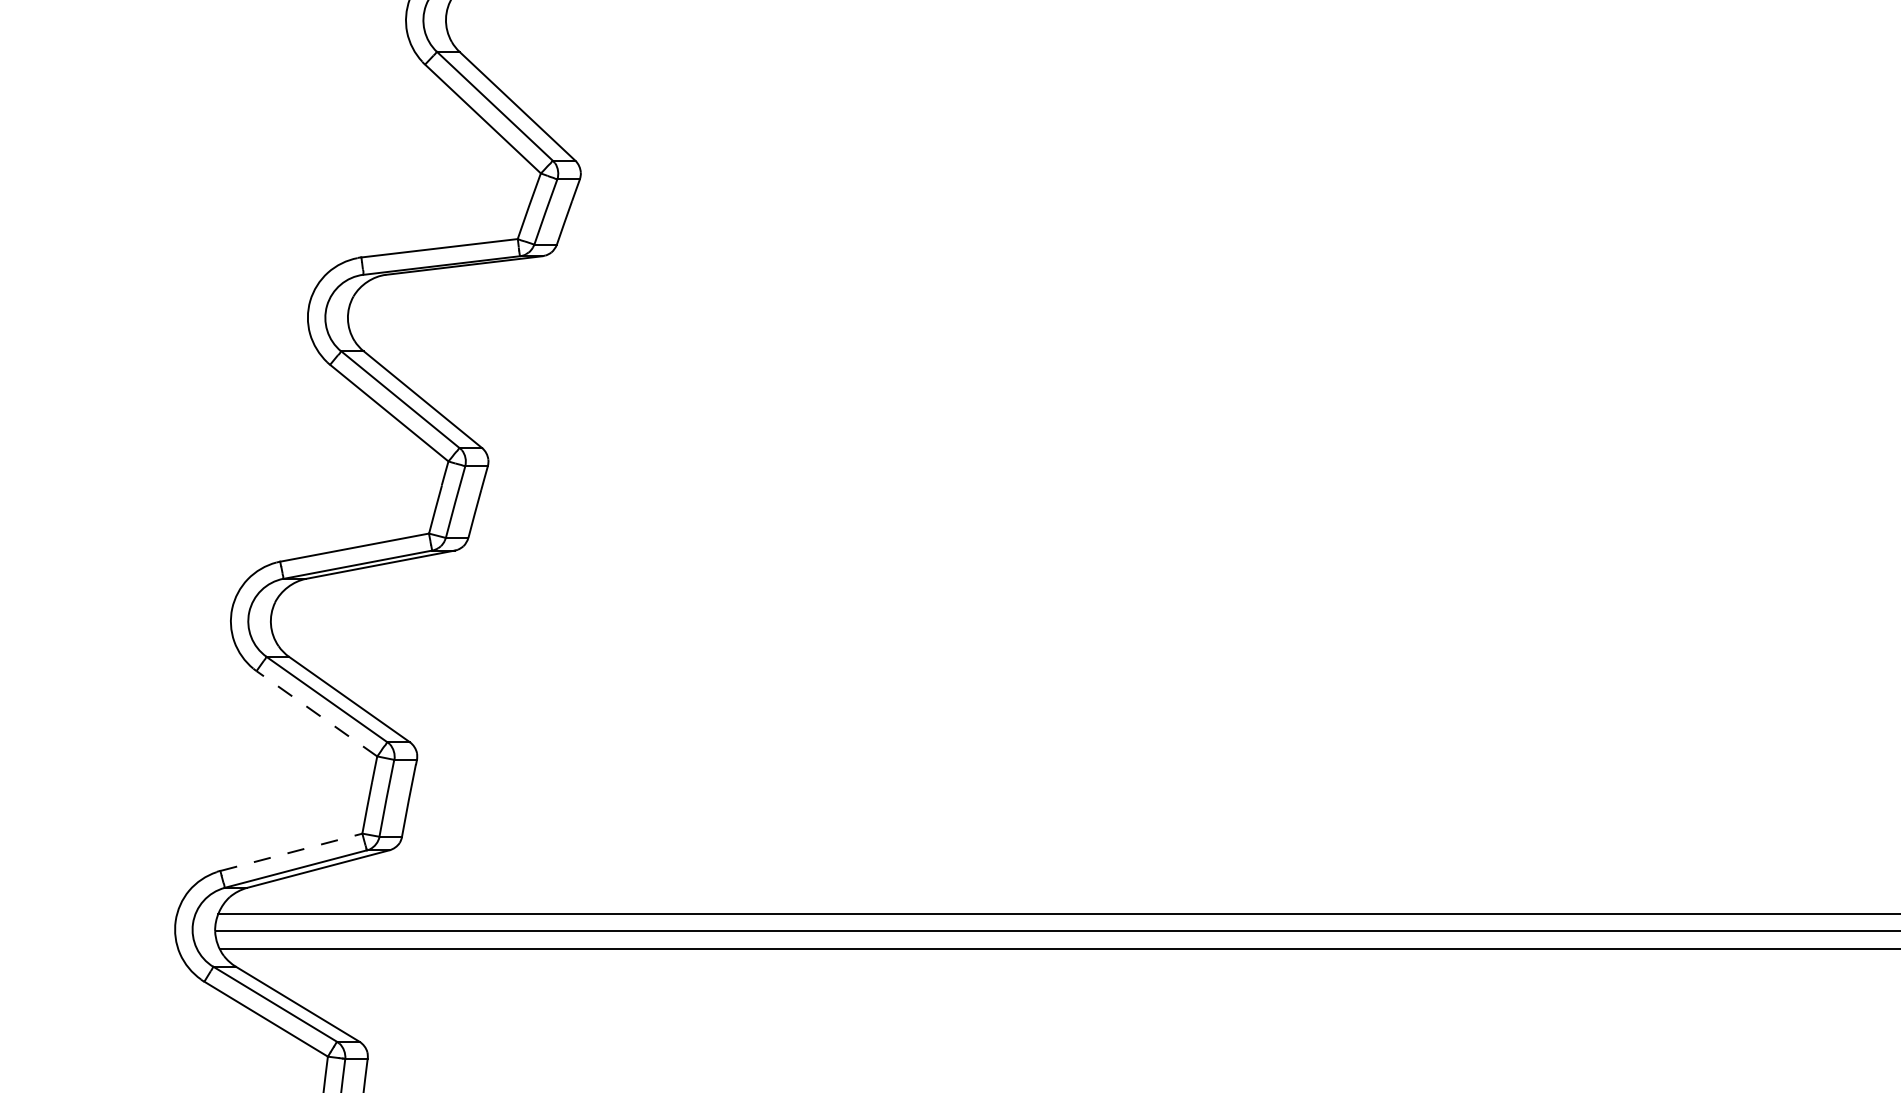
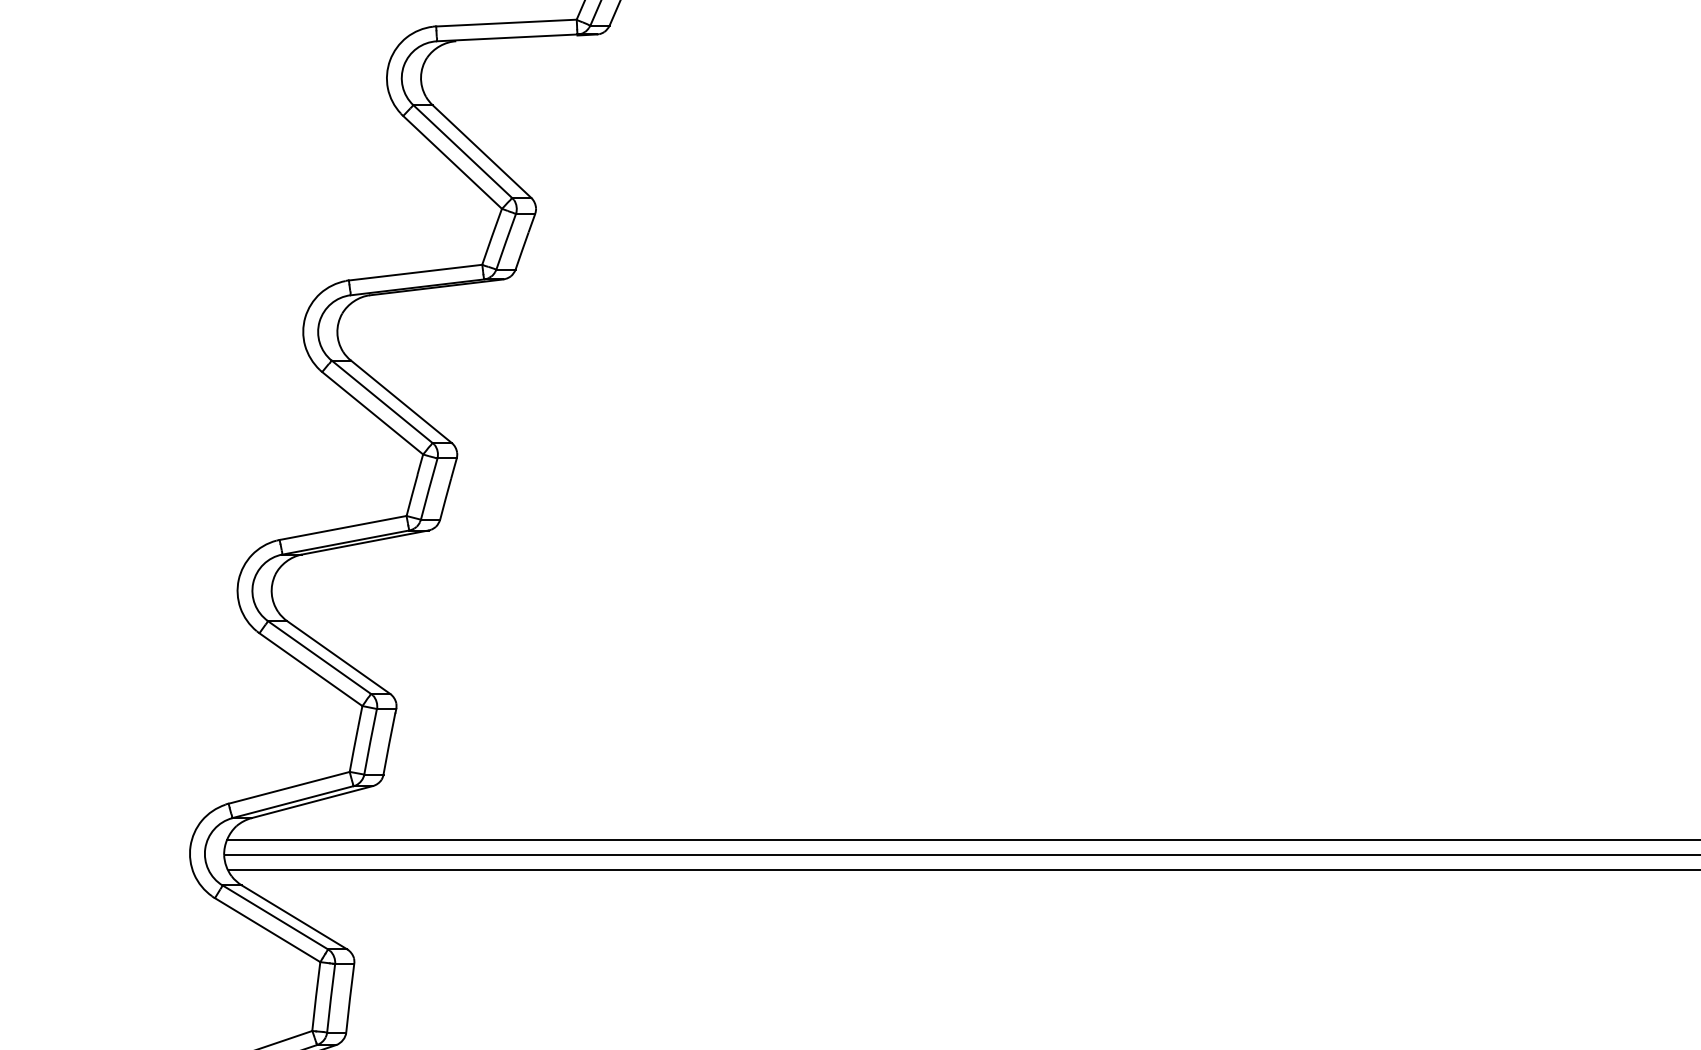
line: (316, 713) -> (310, 669), dashed -> solid
line: (291, 851) -> (289, 787), dashed -> solid

